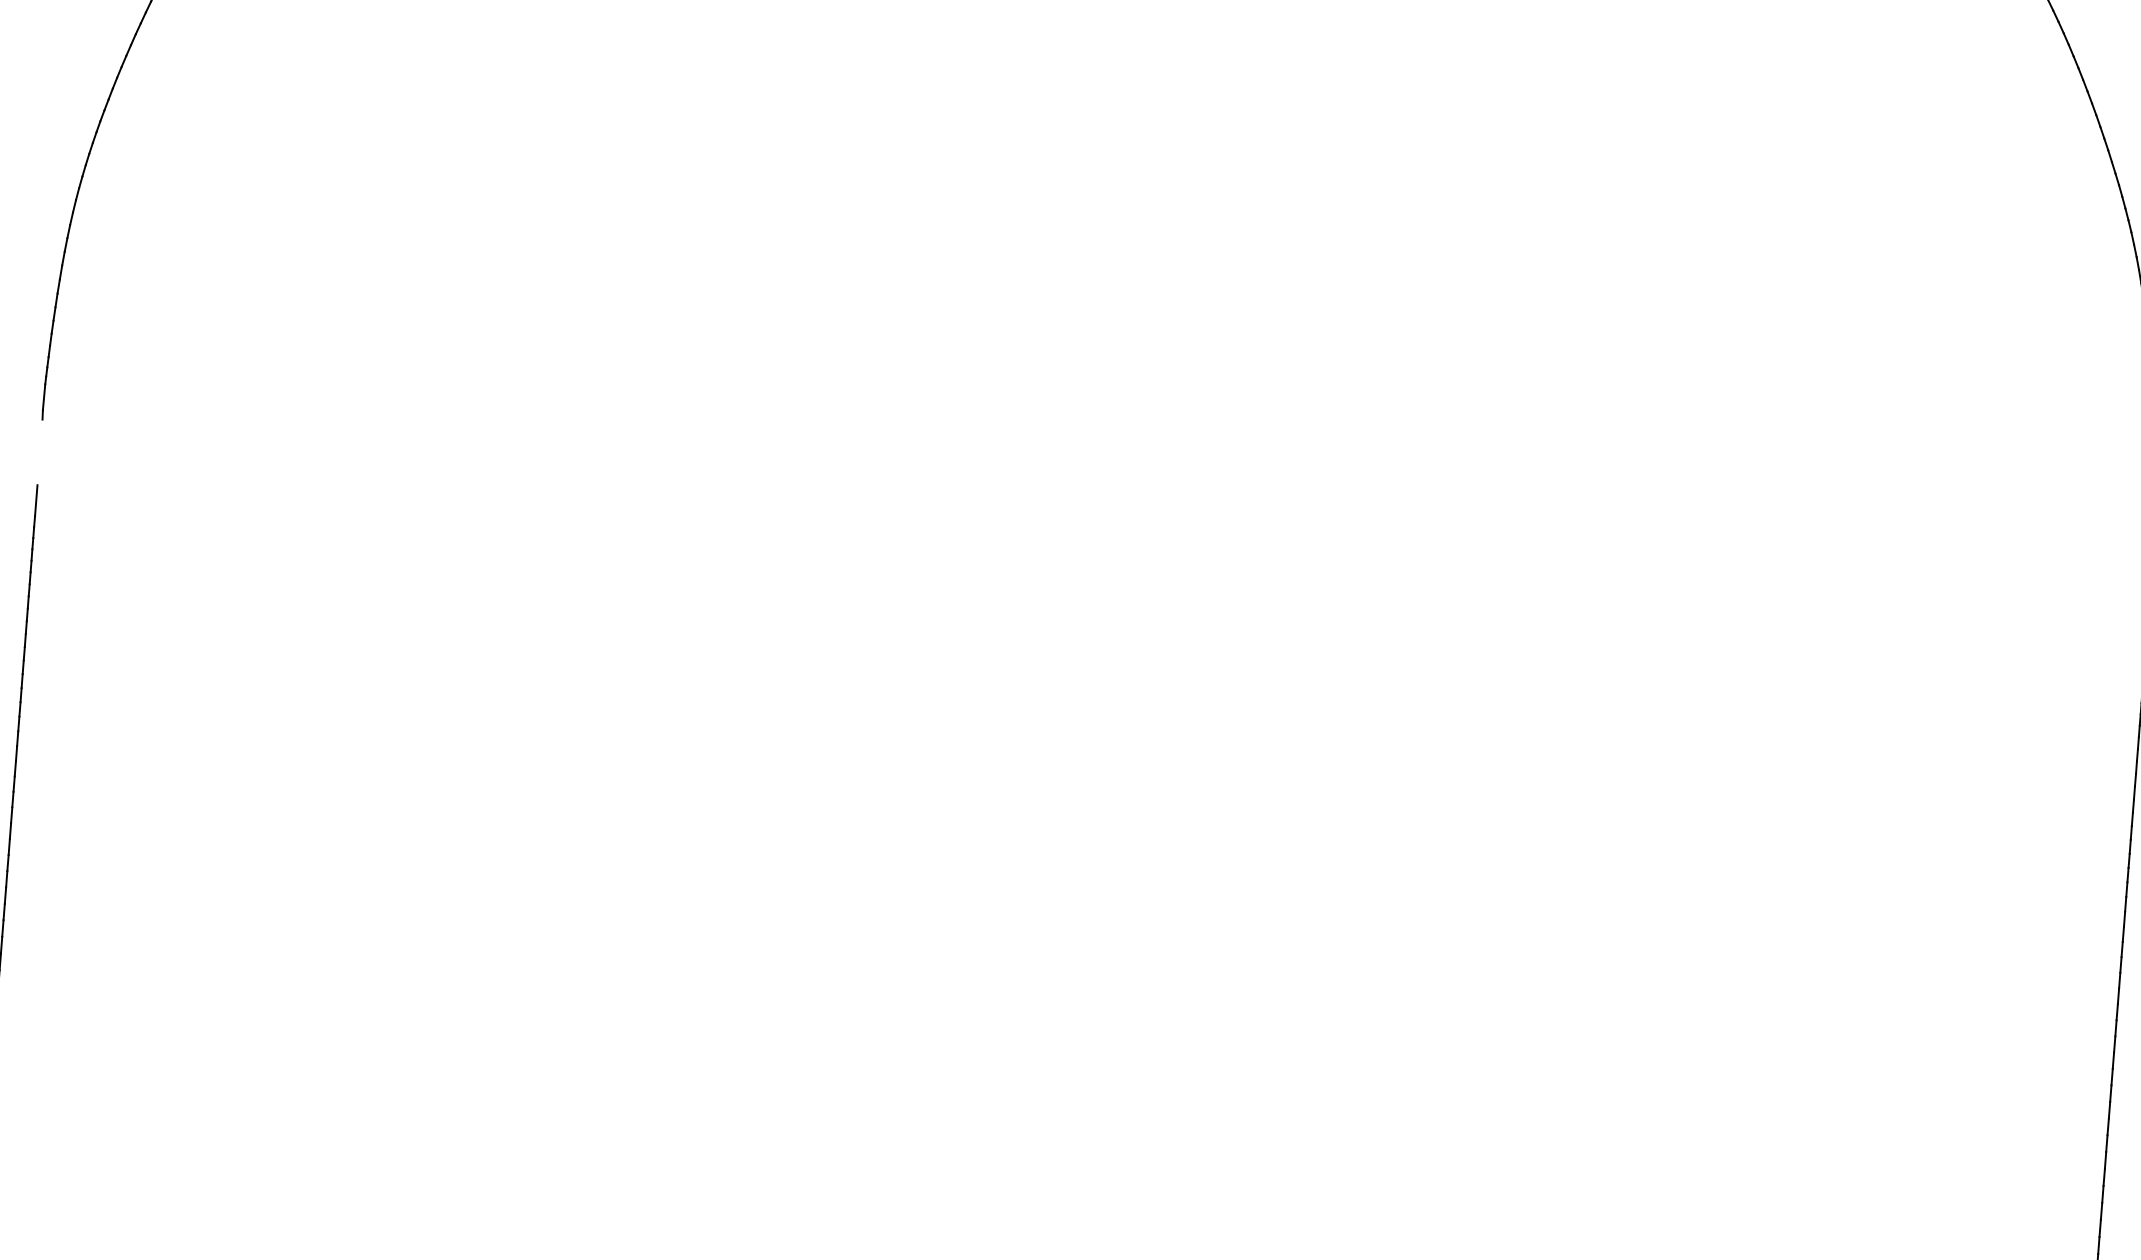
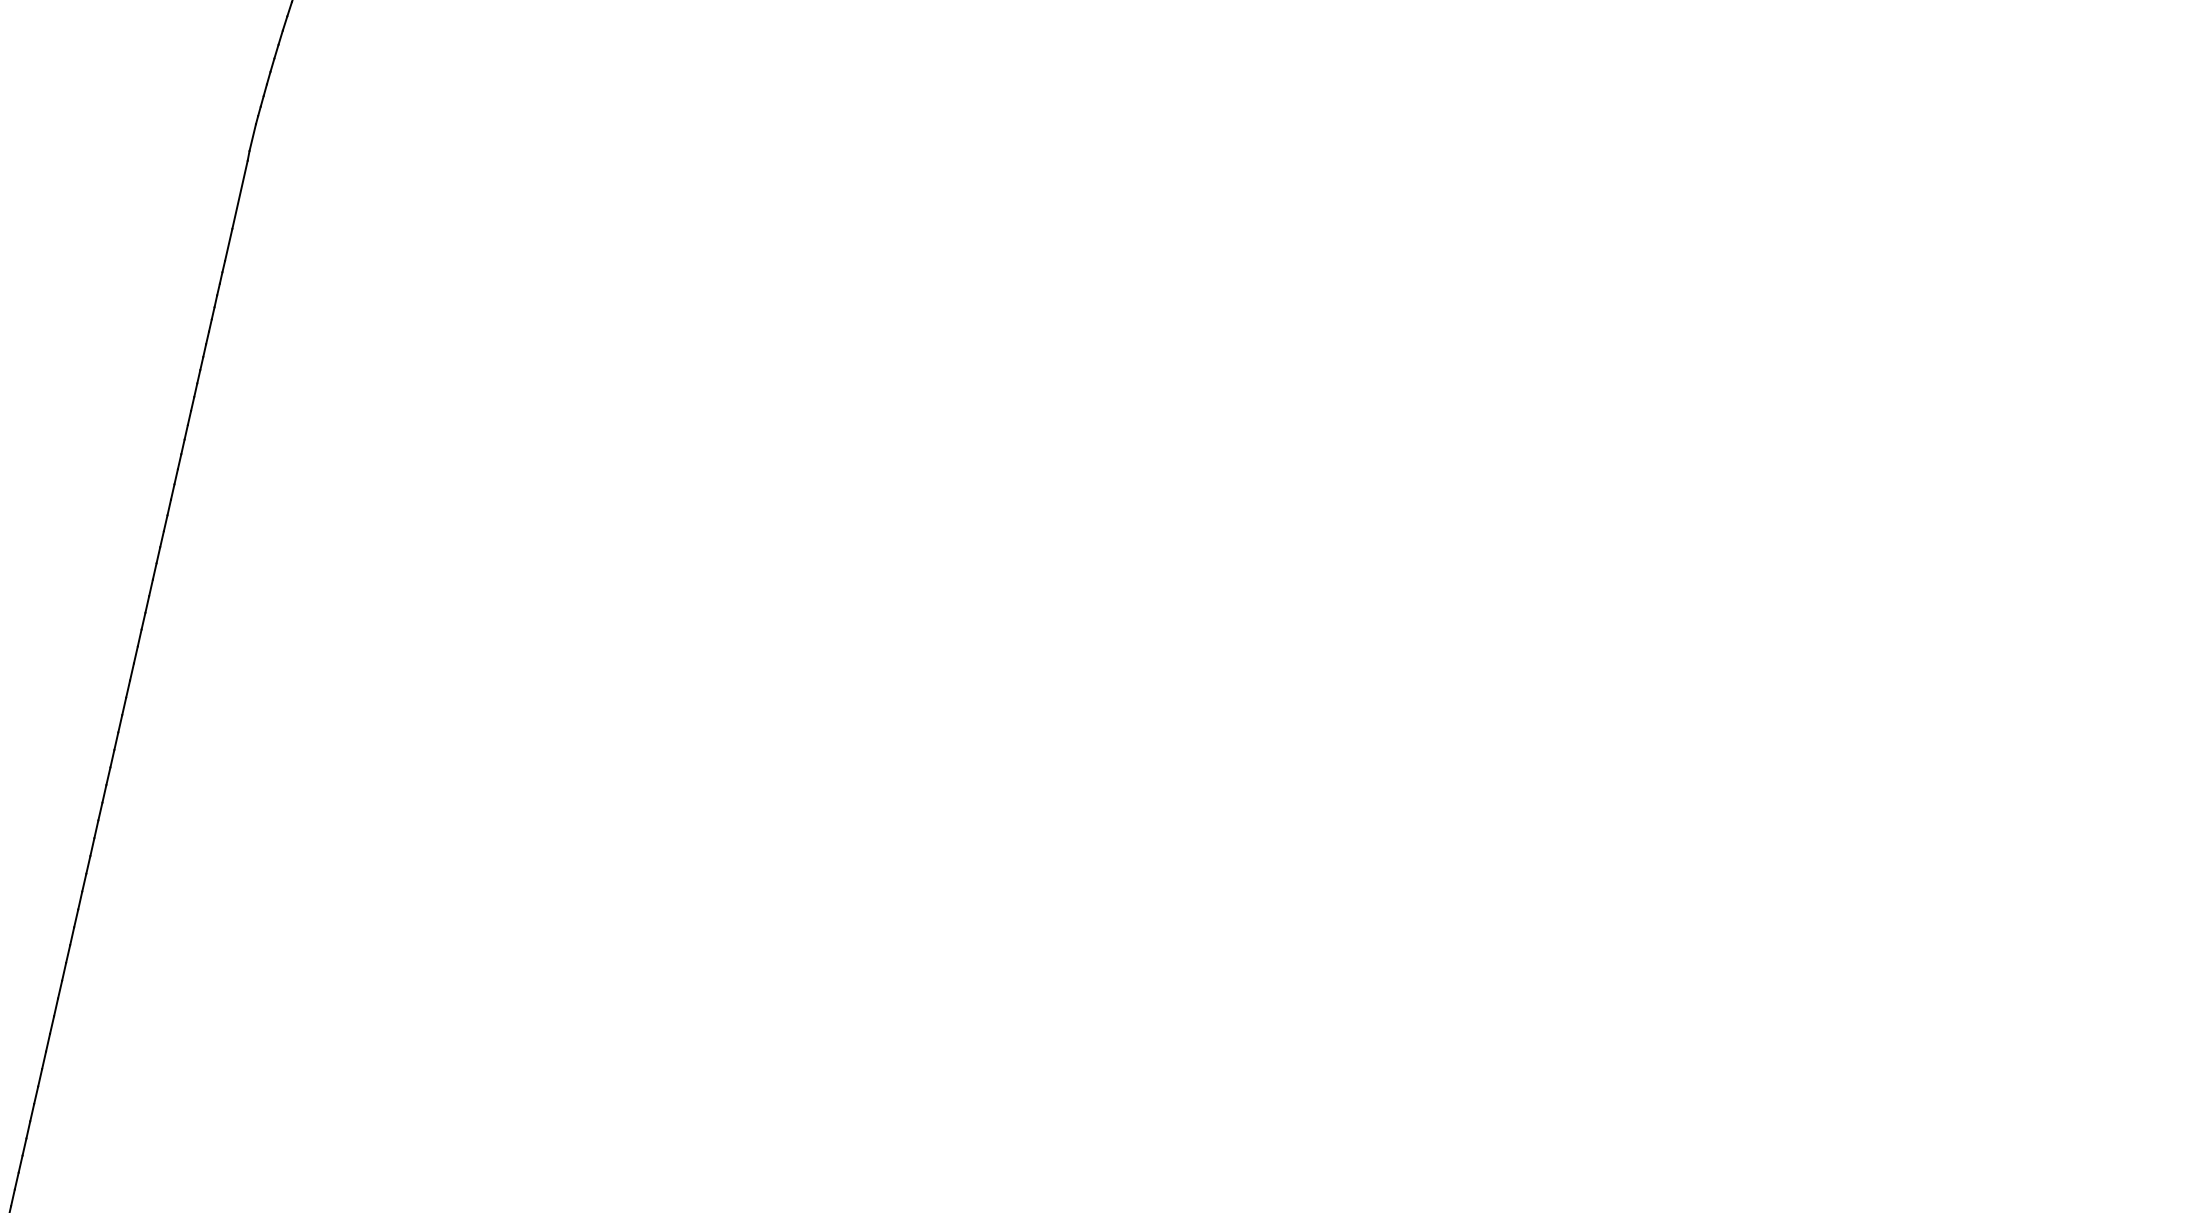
line: (39, 452) -> (239, 194), added

